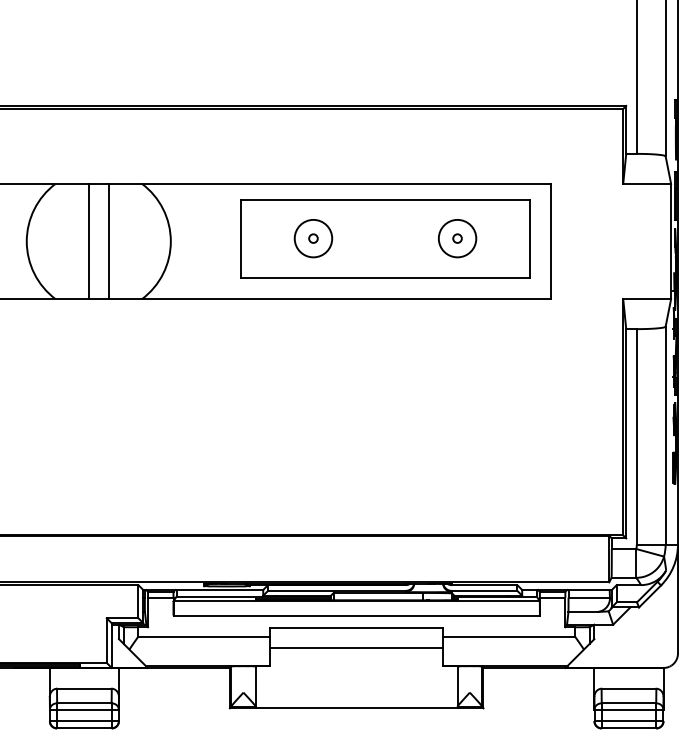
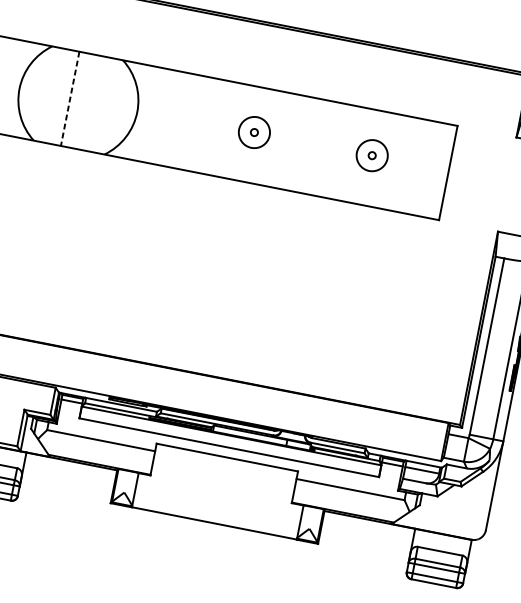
part: (385, 238) -> (313, 144), removed
line: (88, 241) -> (69, 98), solid -> dashed
line: (108, 241) -> (86, 102), removed
line: (356, 647) -> (224, 473), removed

